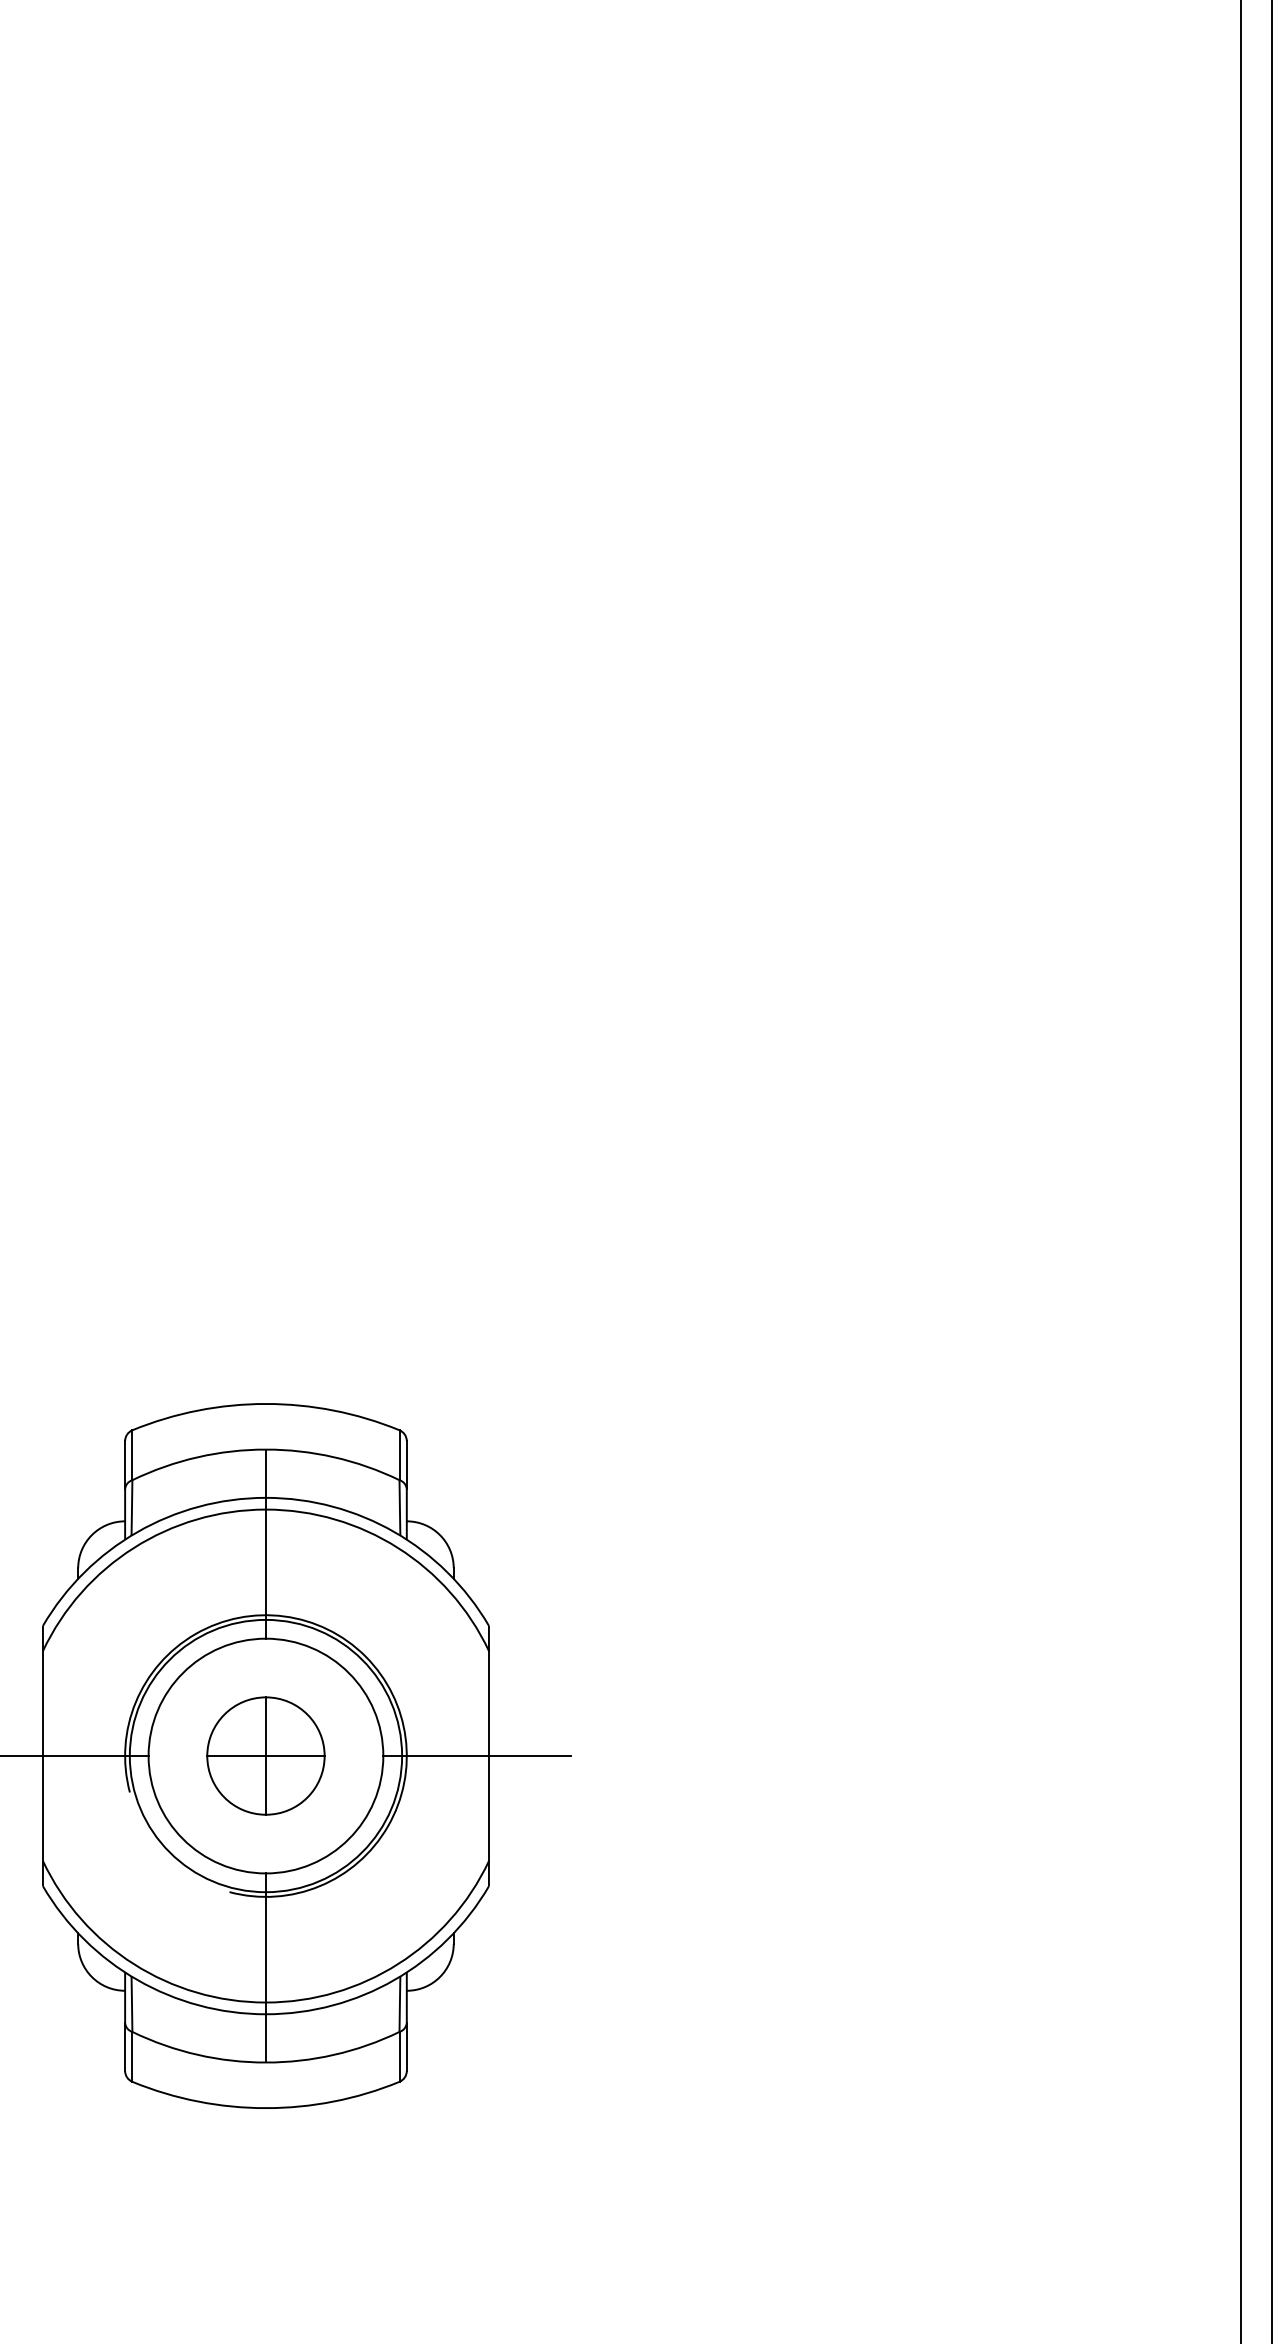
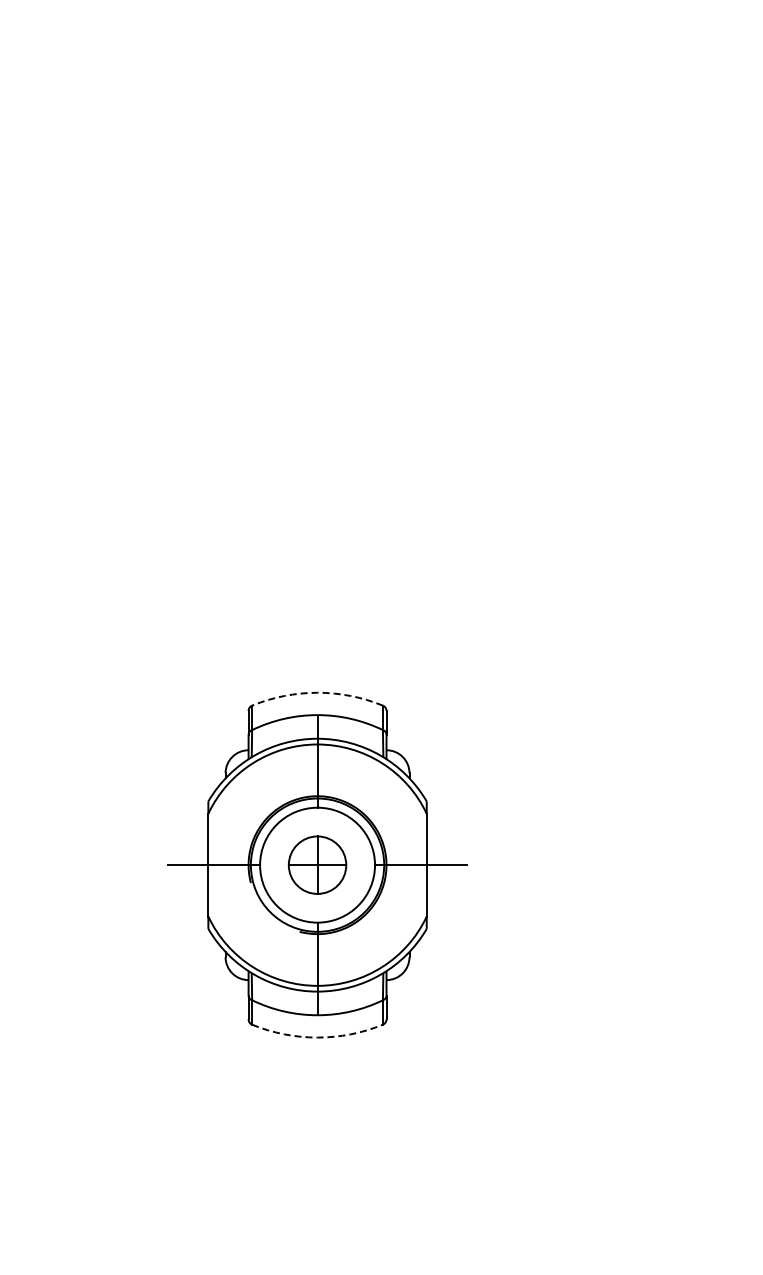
arc: (265, 1403) -> (317, 692), solid -> dashed
arc: (265, 2107) -> (317, 1037), solid -> dashed

